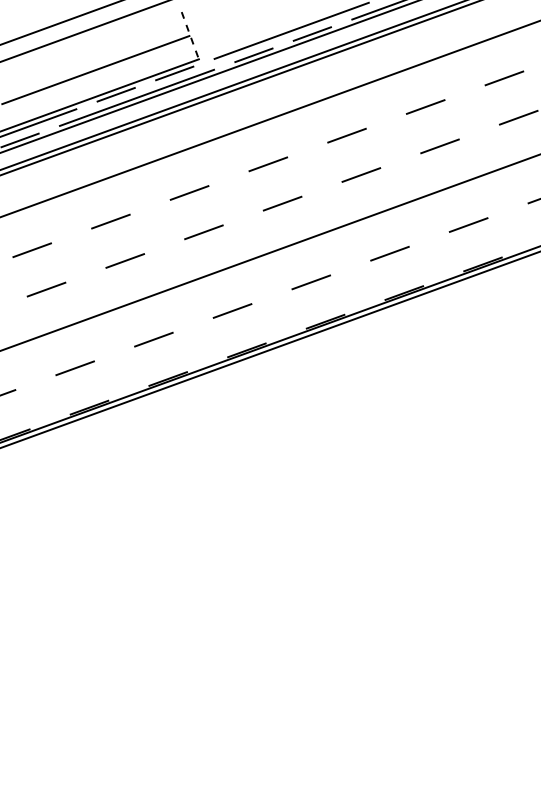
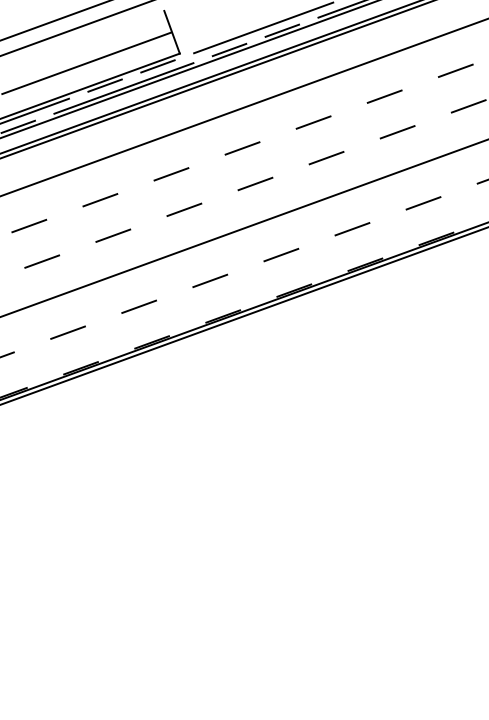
line: (190, 36) -> (172, 33), dashed -> solid

